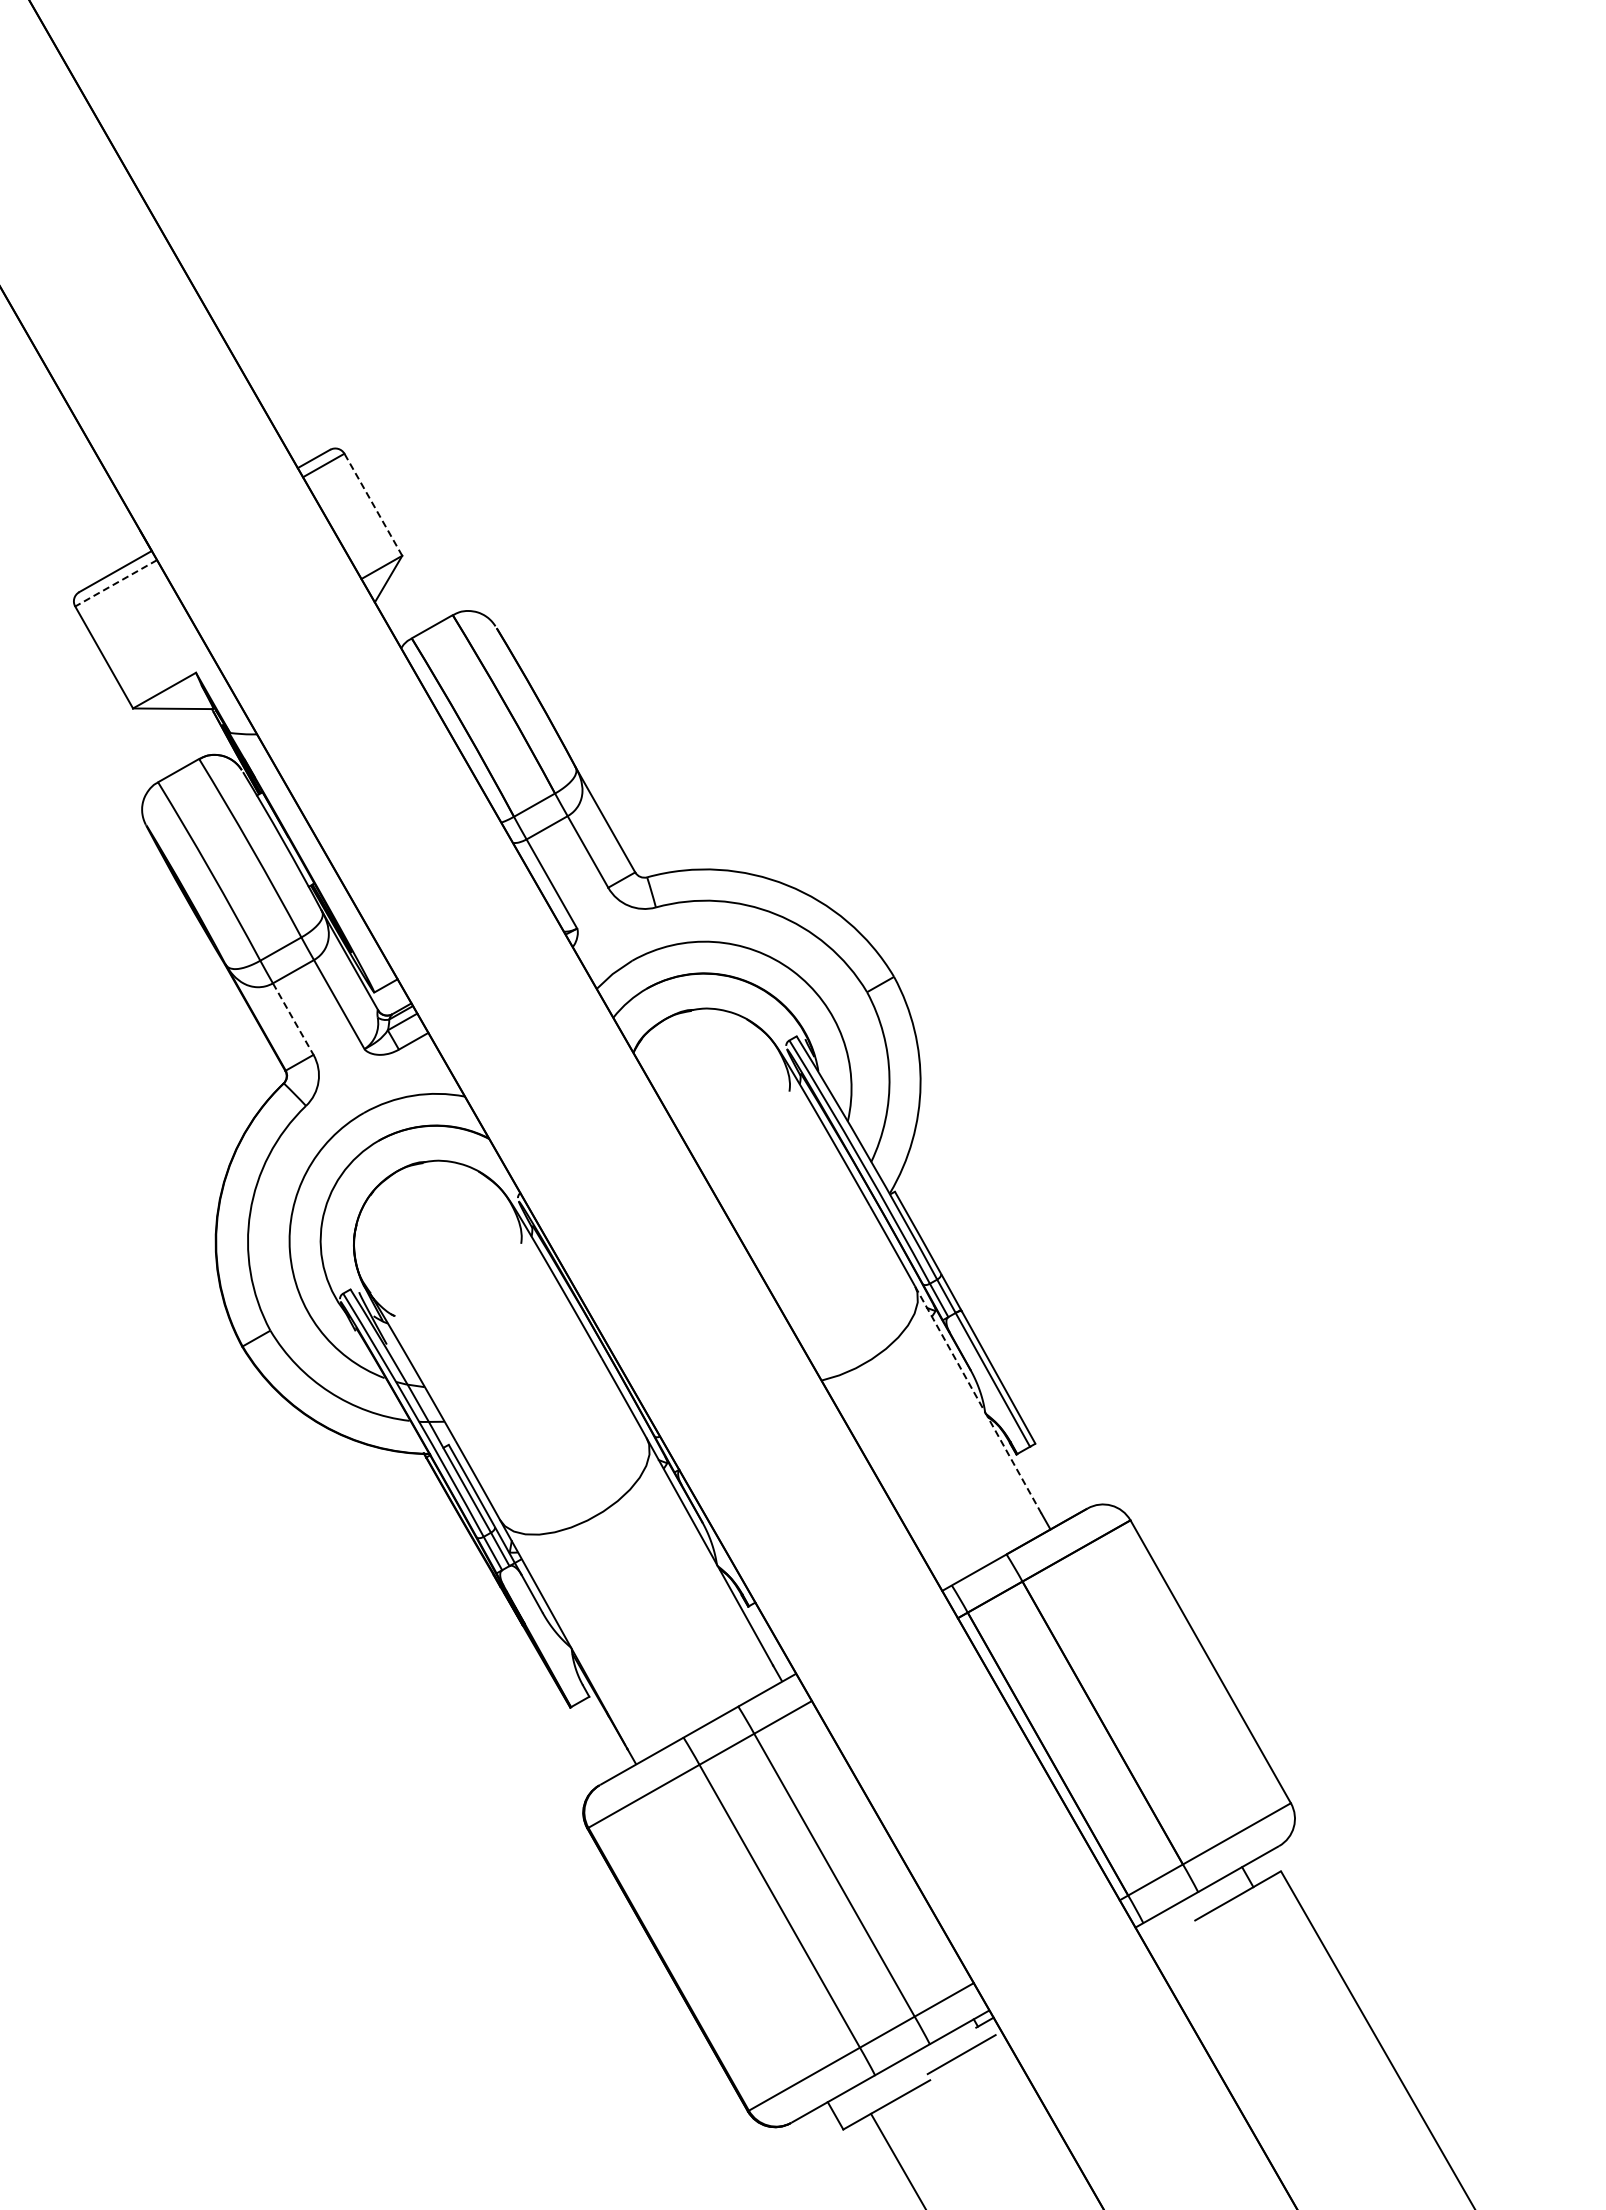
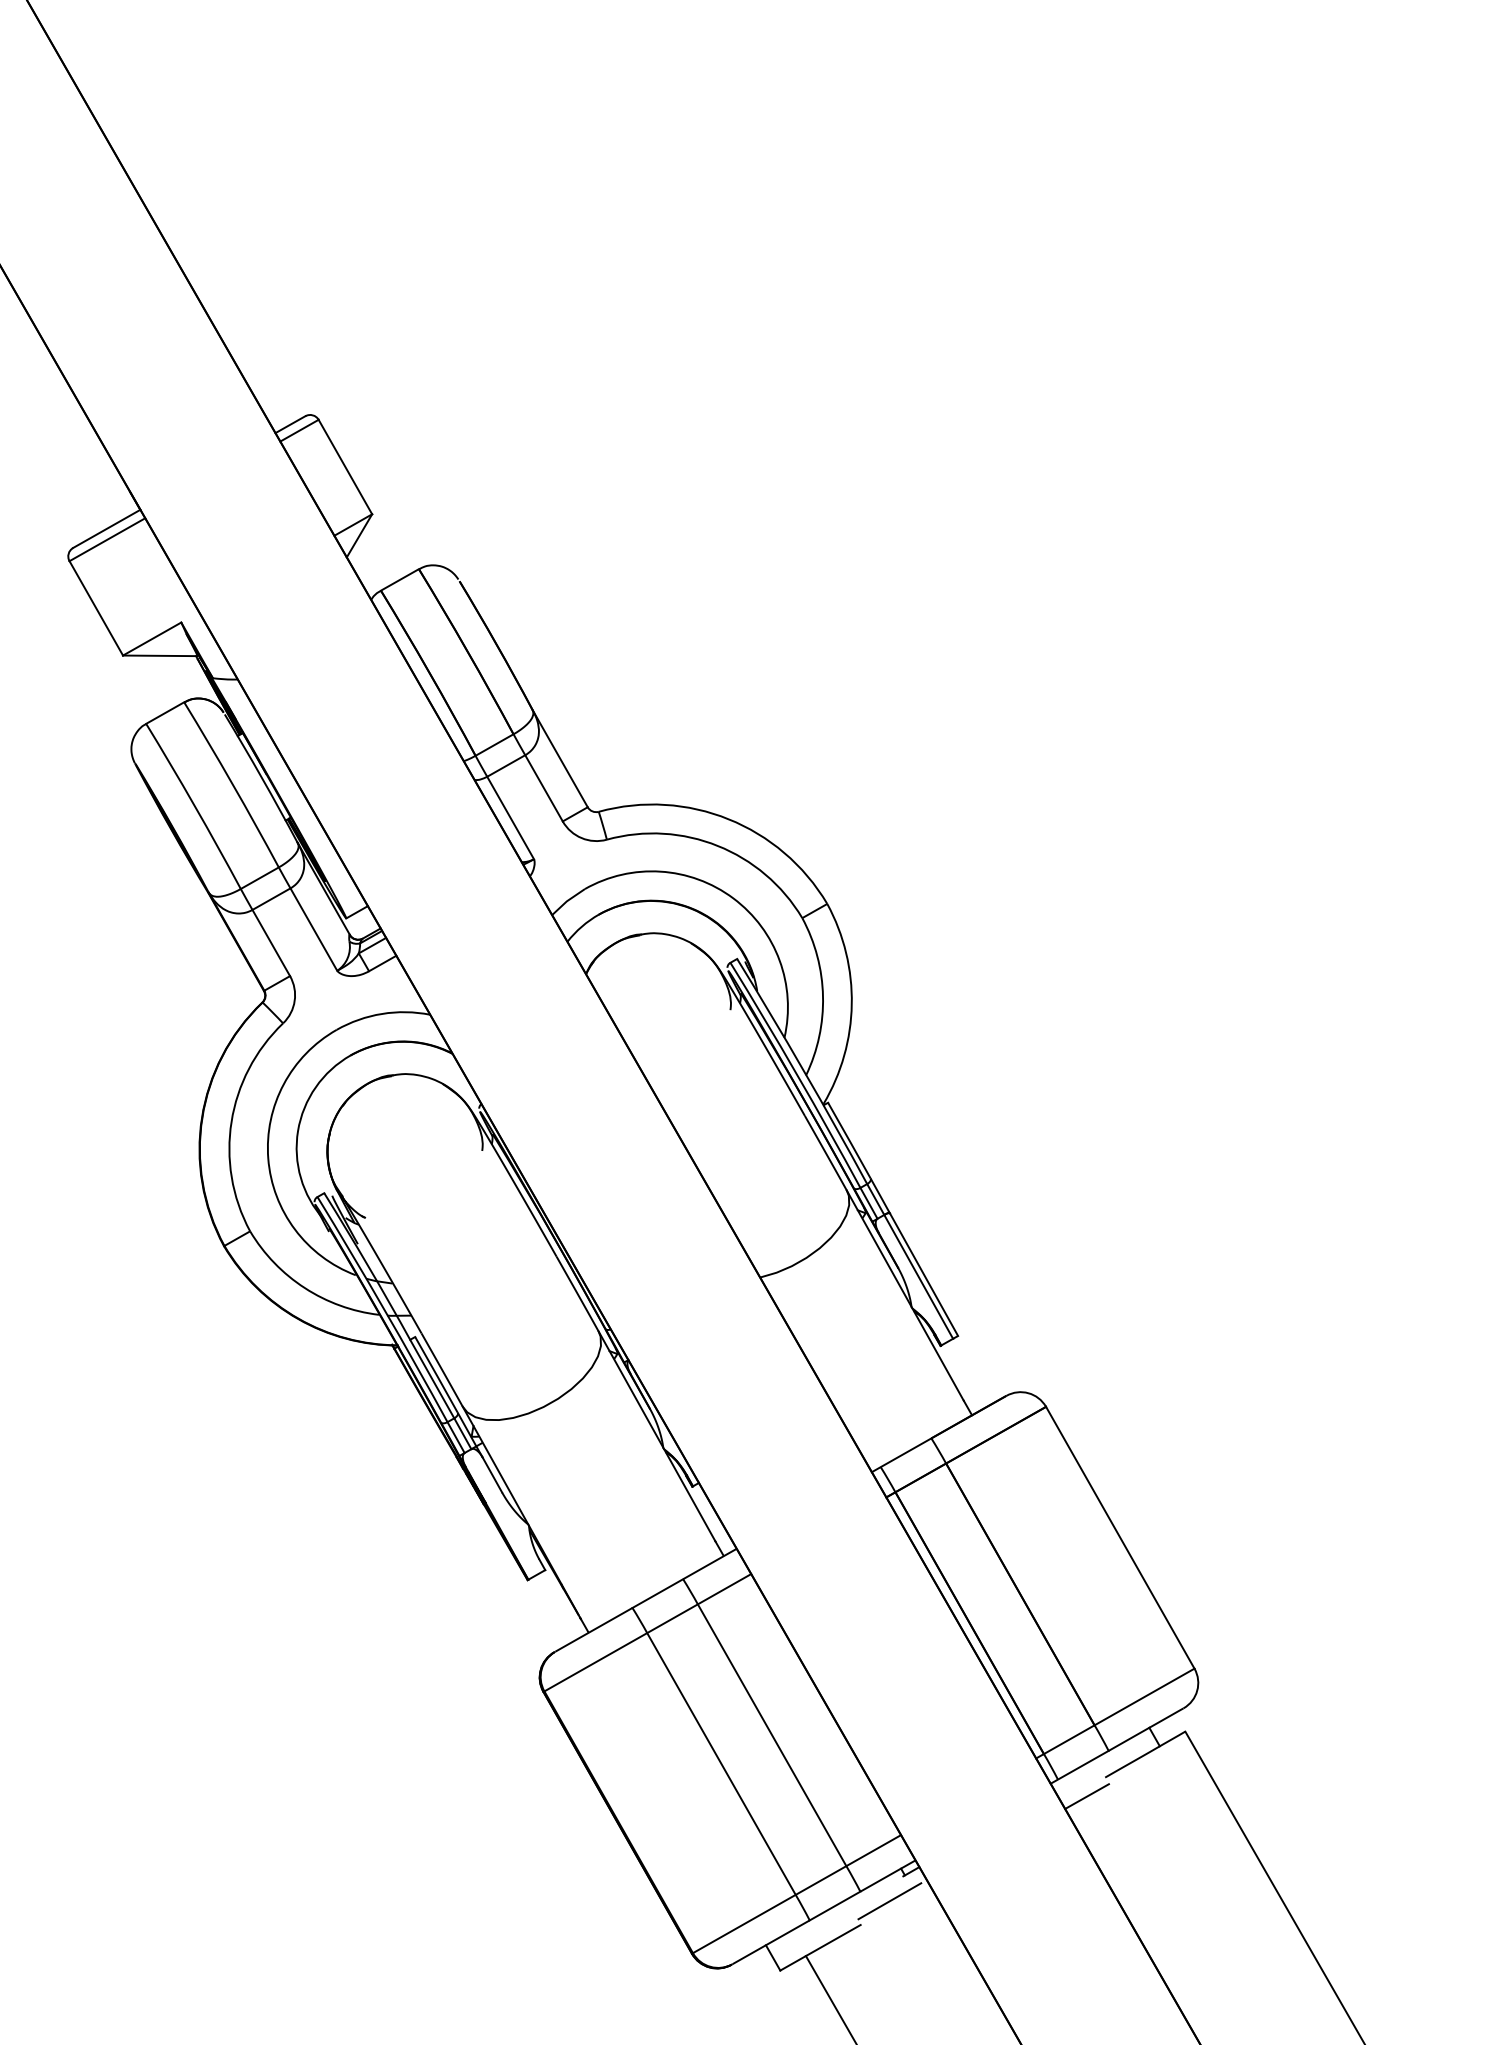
line: (373, 504) -> (345, 466), dashed -> solid
line: (115, 583) -> (106, 539), dashed -> solid
line: (293, 1019) -> (271, 943), dashed -> solid
line: (978, 1400) -> (905, 1295), dashed -> solid
line: (1174, 1941) -> (1086, 1796), added

